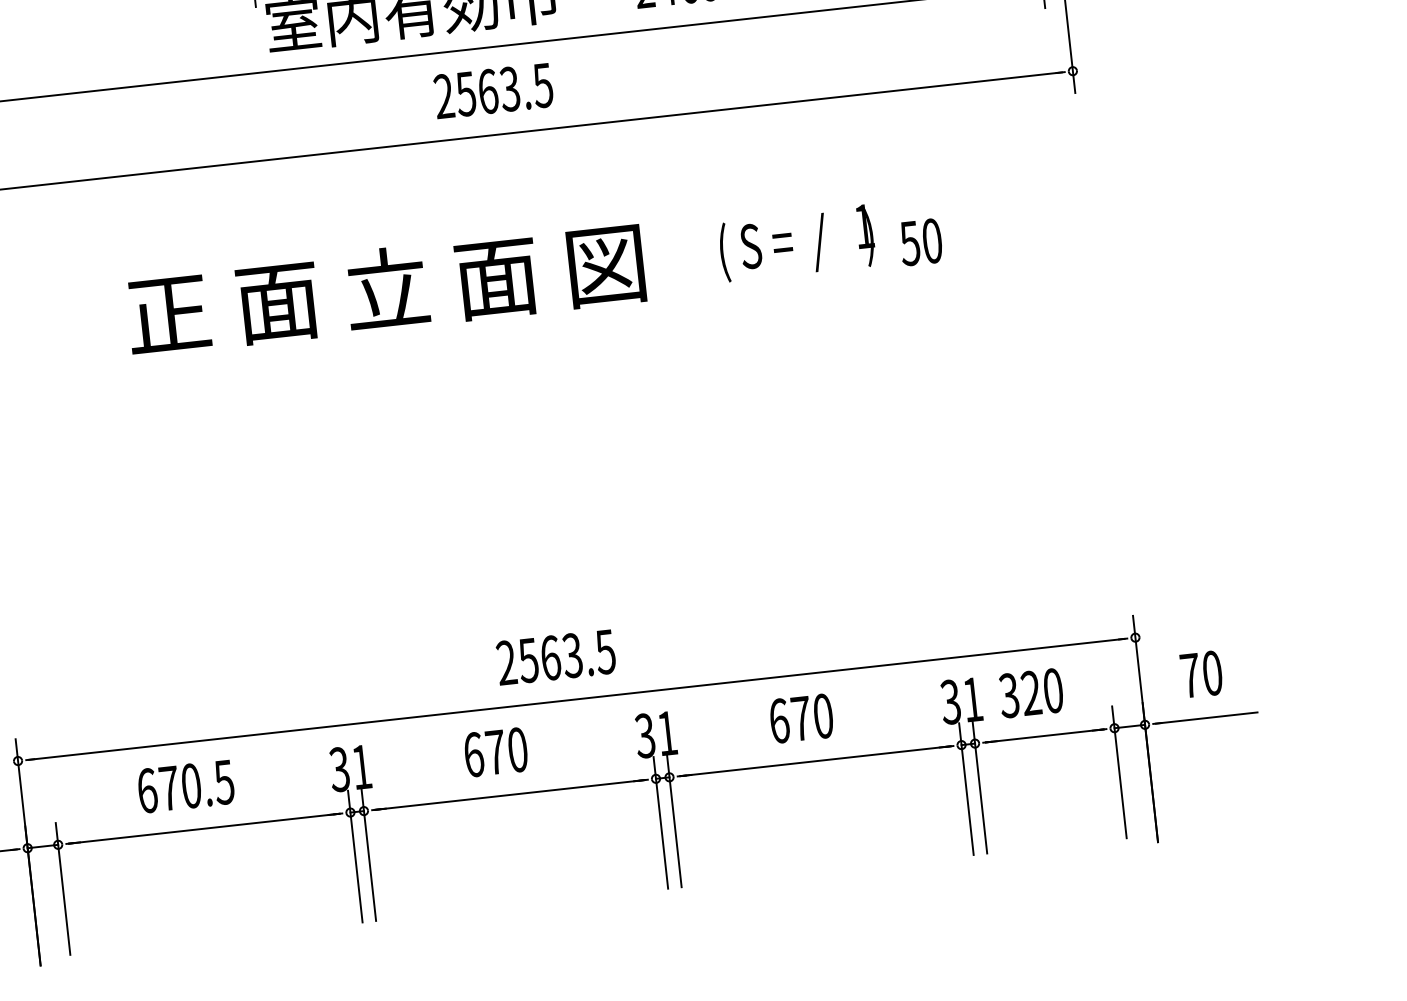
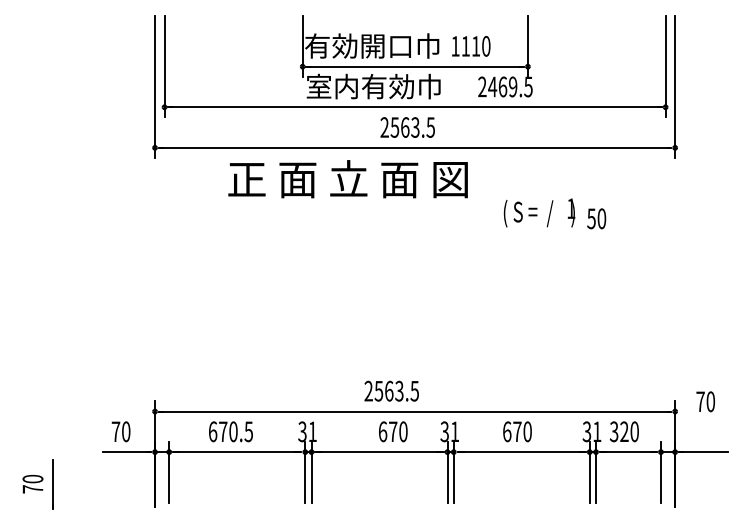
text: (384, 289) -> (347, 179), moved
text: (555, 655) -> (391, 390), moved
text: (1201, 673) -> (705, 401), moved
text: (496, 751) -> (393, 431), moved

